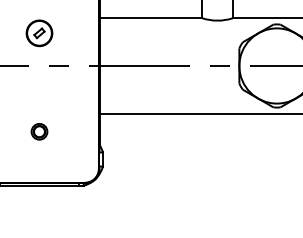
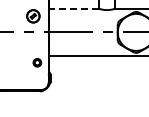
line: (149, 17) -> (73, 8), solid -> dashed
part: (39, 33) -> (33, 16), moved
part: (39, 131) -> (37, 62), moved

